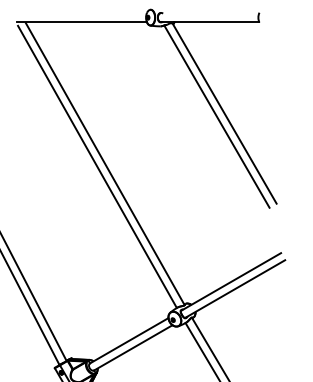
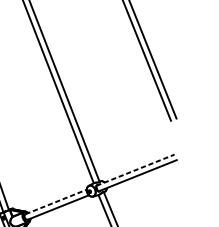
line: (231, 282) -> (135, 170), solid -> dashed
line: (129, 340) -> (56, 201), solid -> dashed

